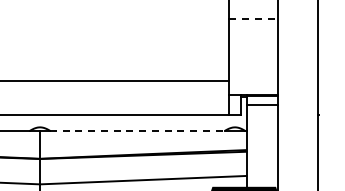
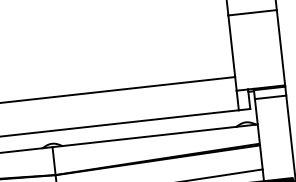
line: (254, 19) -> (253, 13), dashed -> solid
line: (137, 130) -> (149, 136), dashed -> solid

